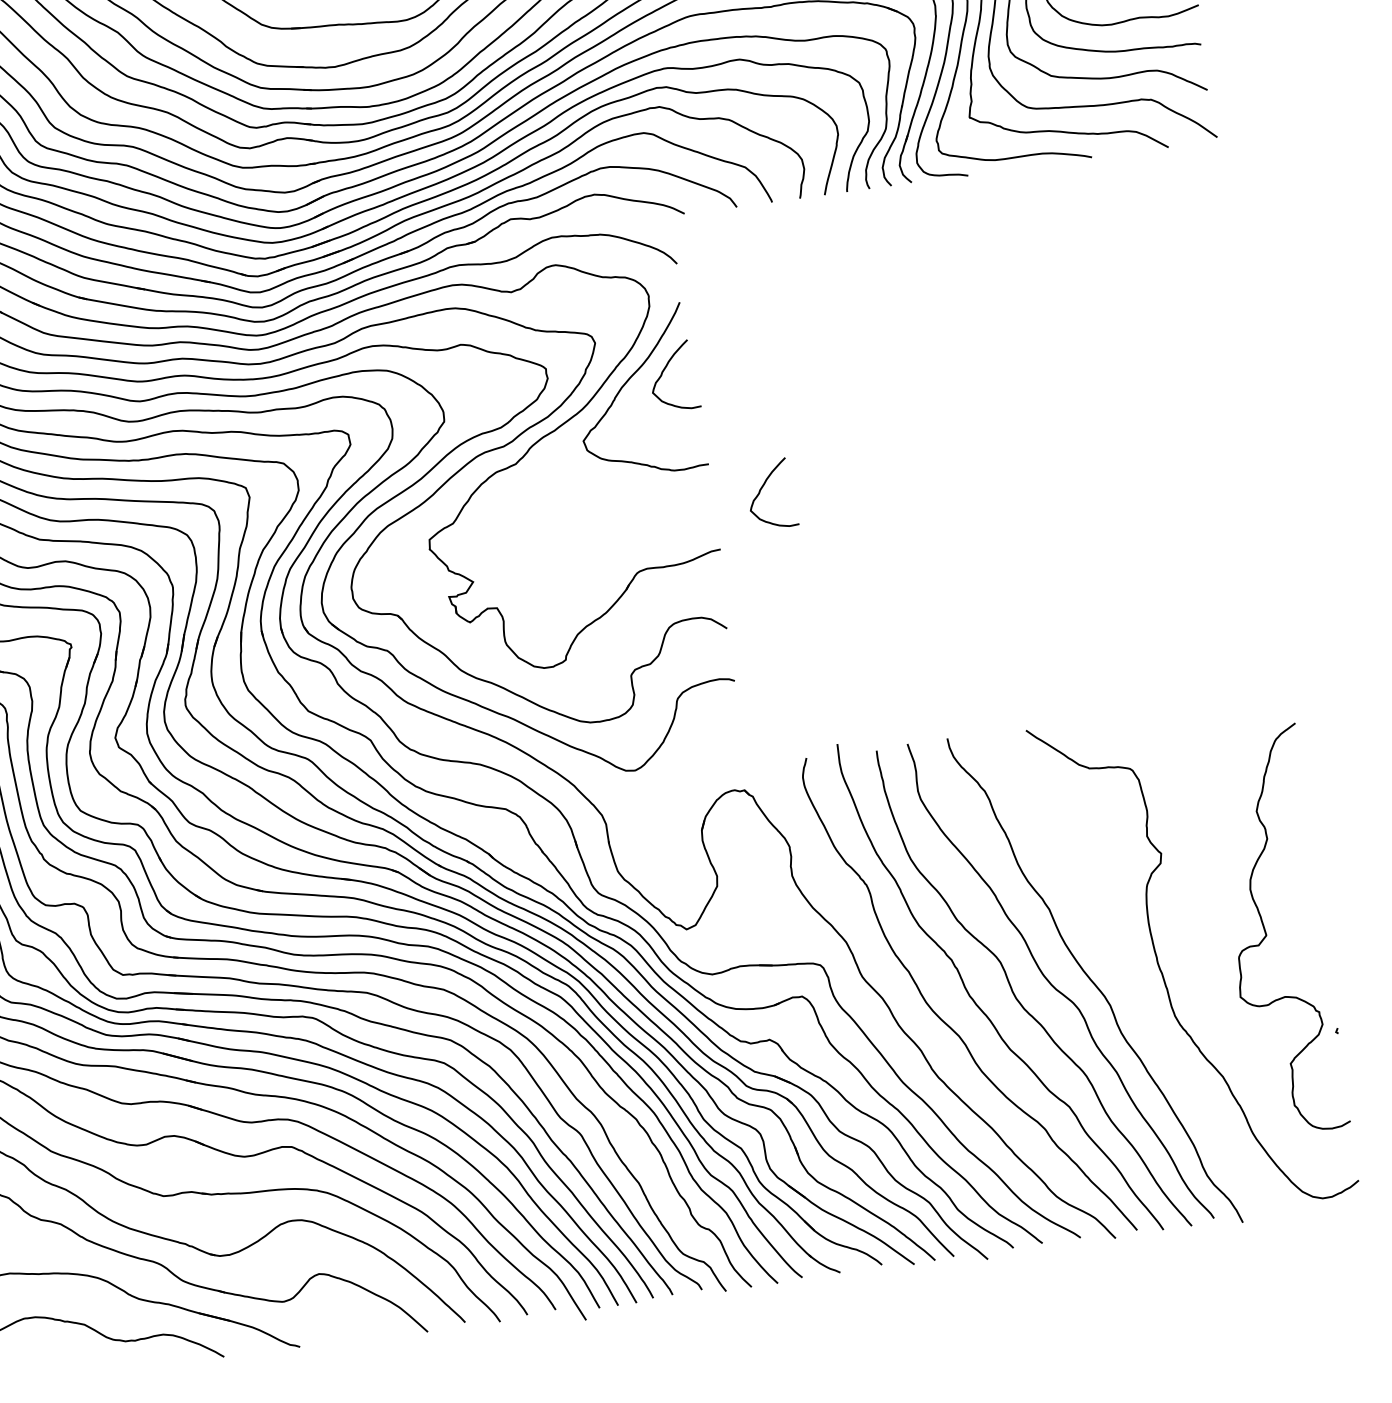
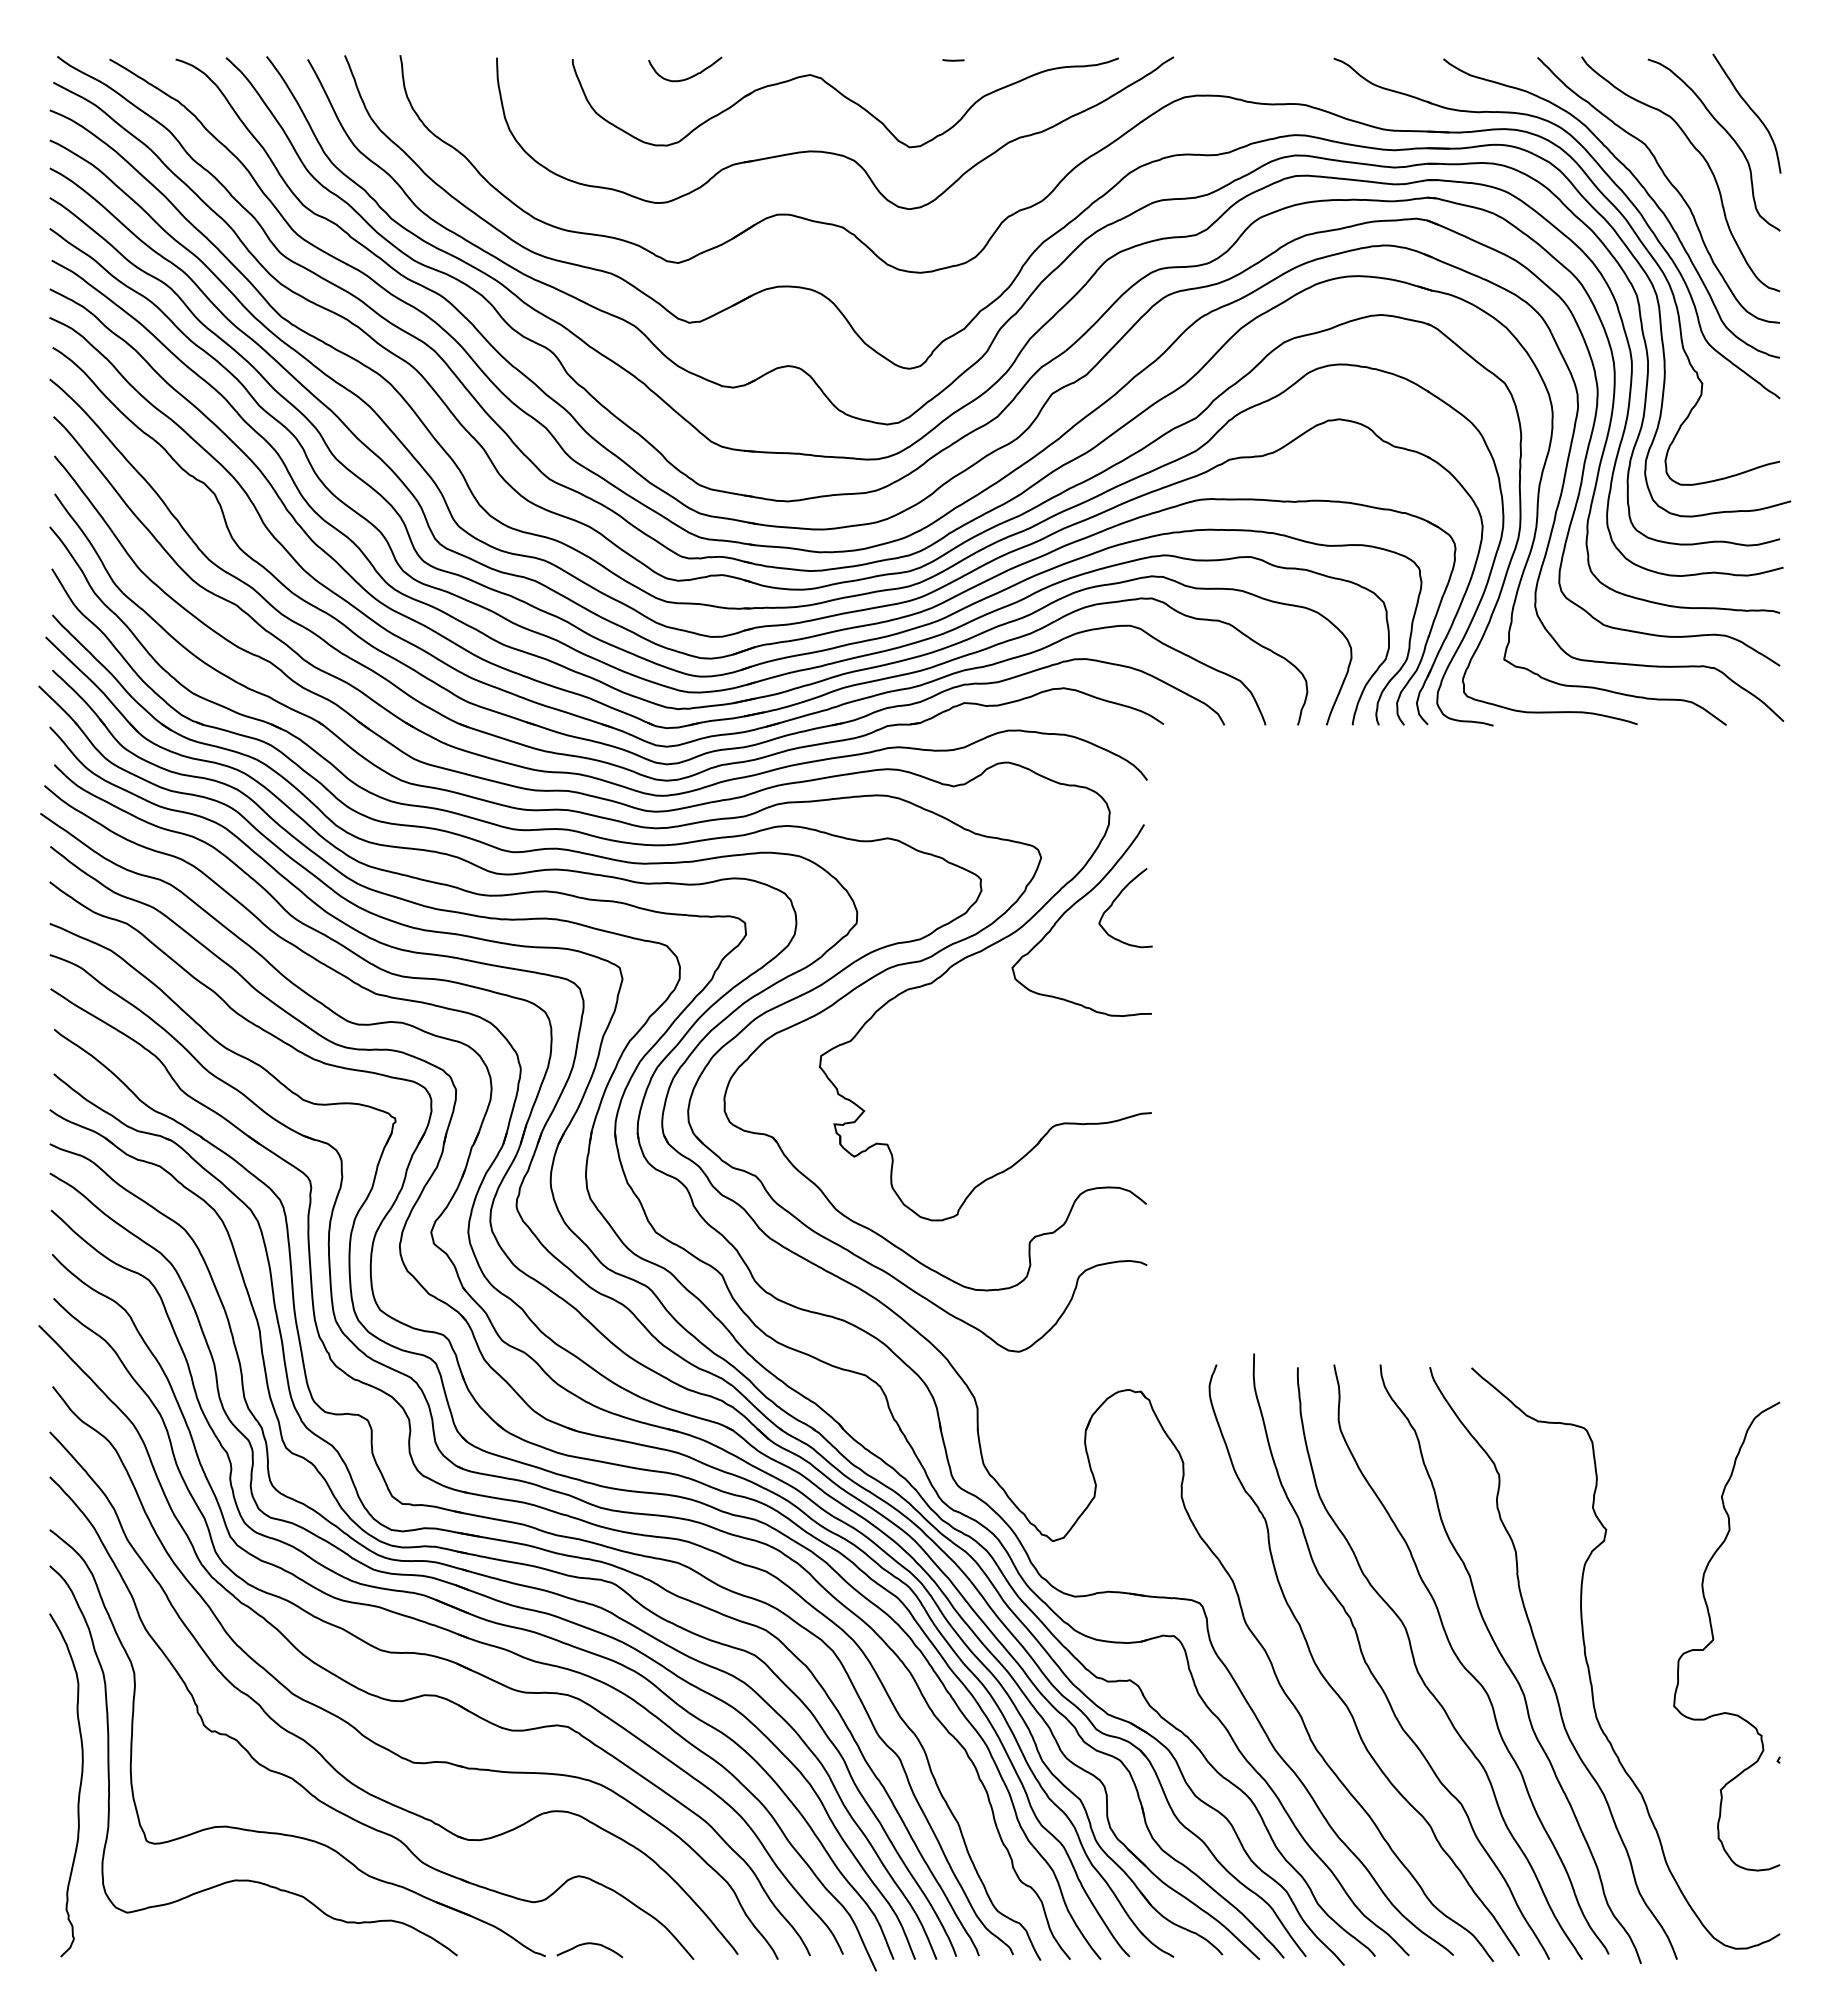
curve: (762, 487) -> (1209, 1049), removed
curve: (1125, 978) -> (1545, 1666), added
curve: (336, 1331) -> (589, 1944), added

